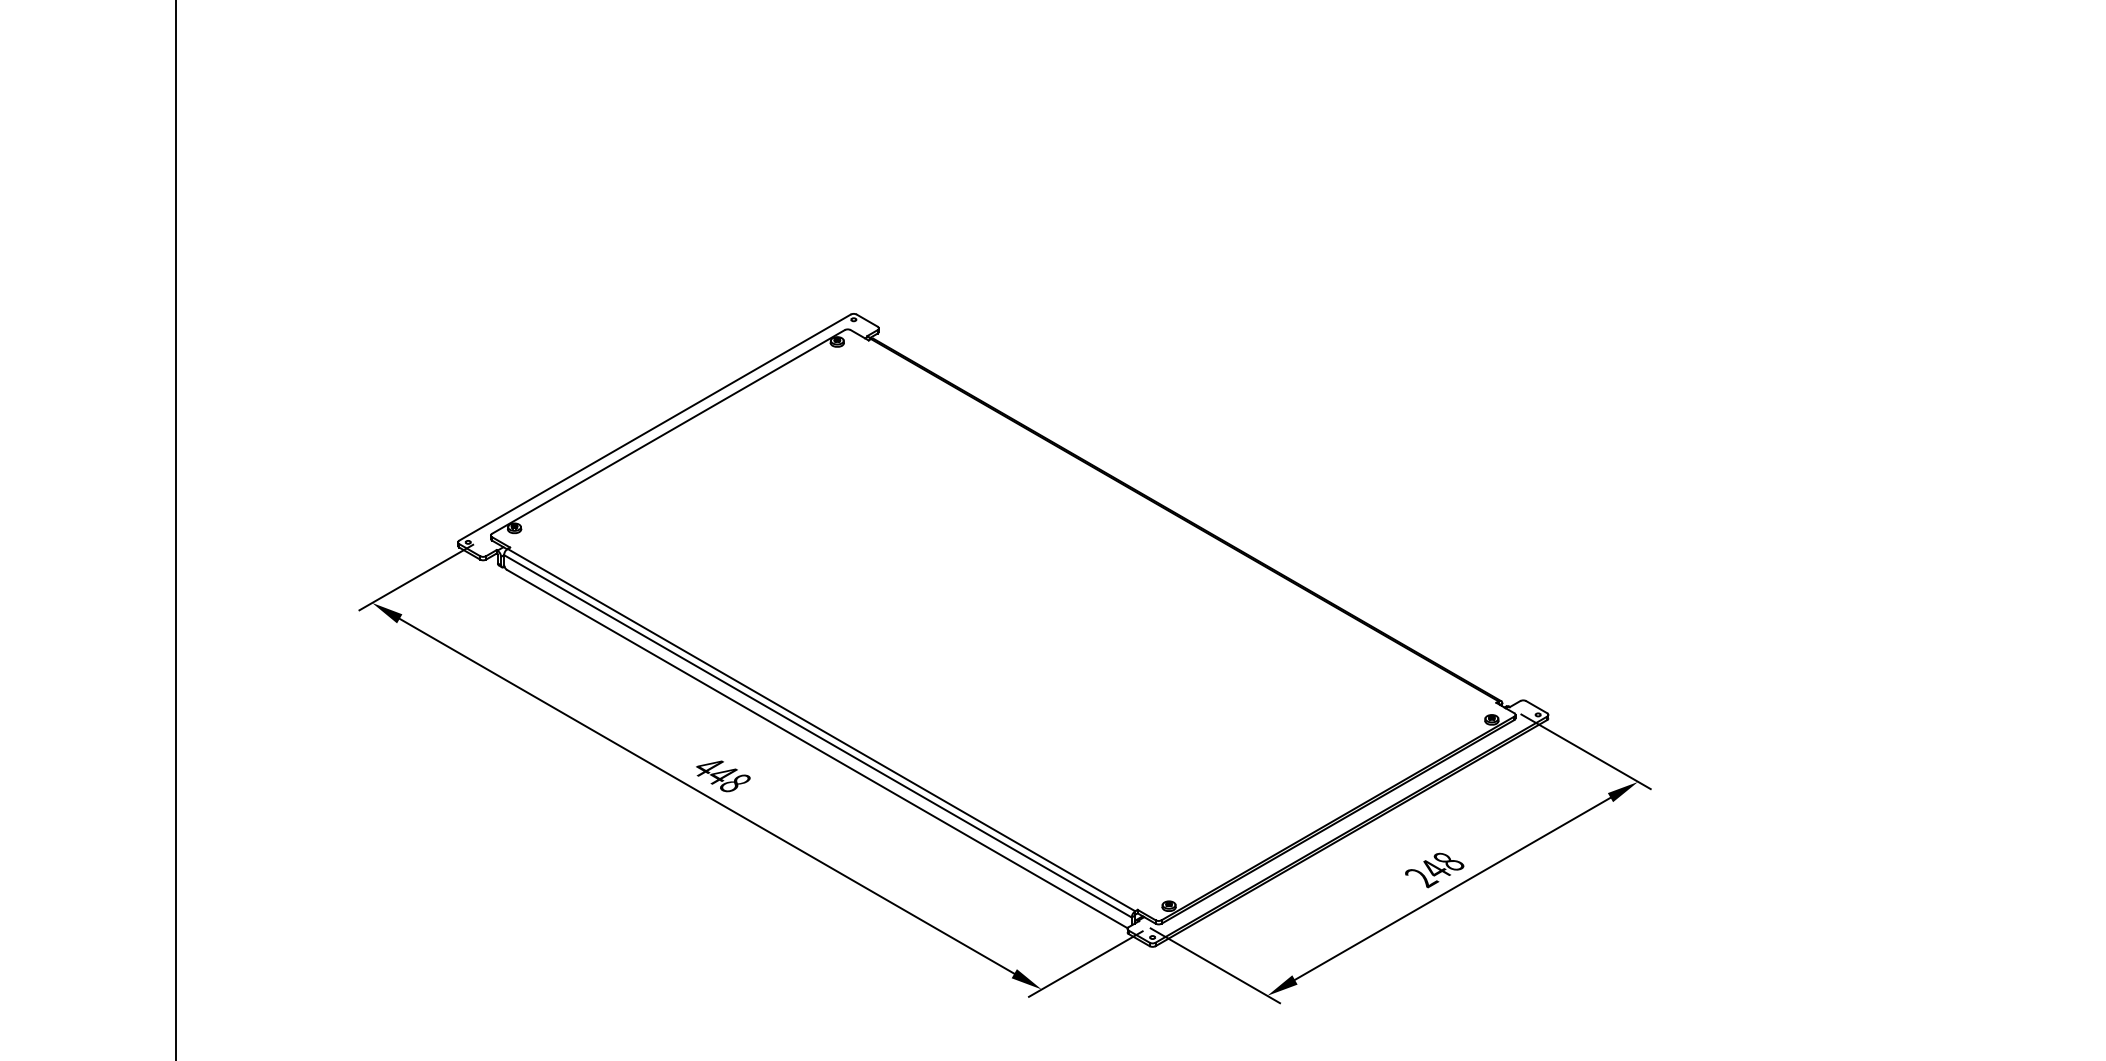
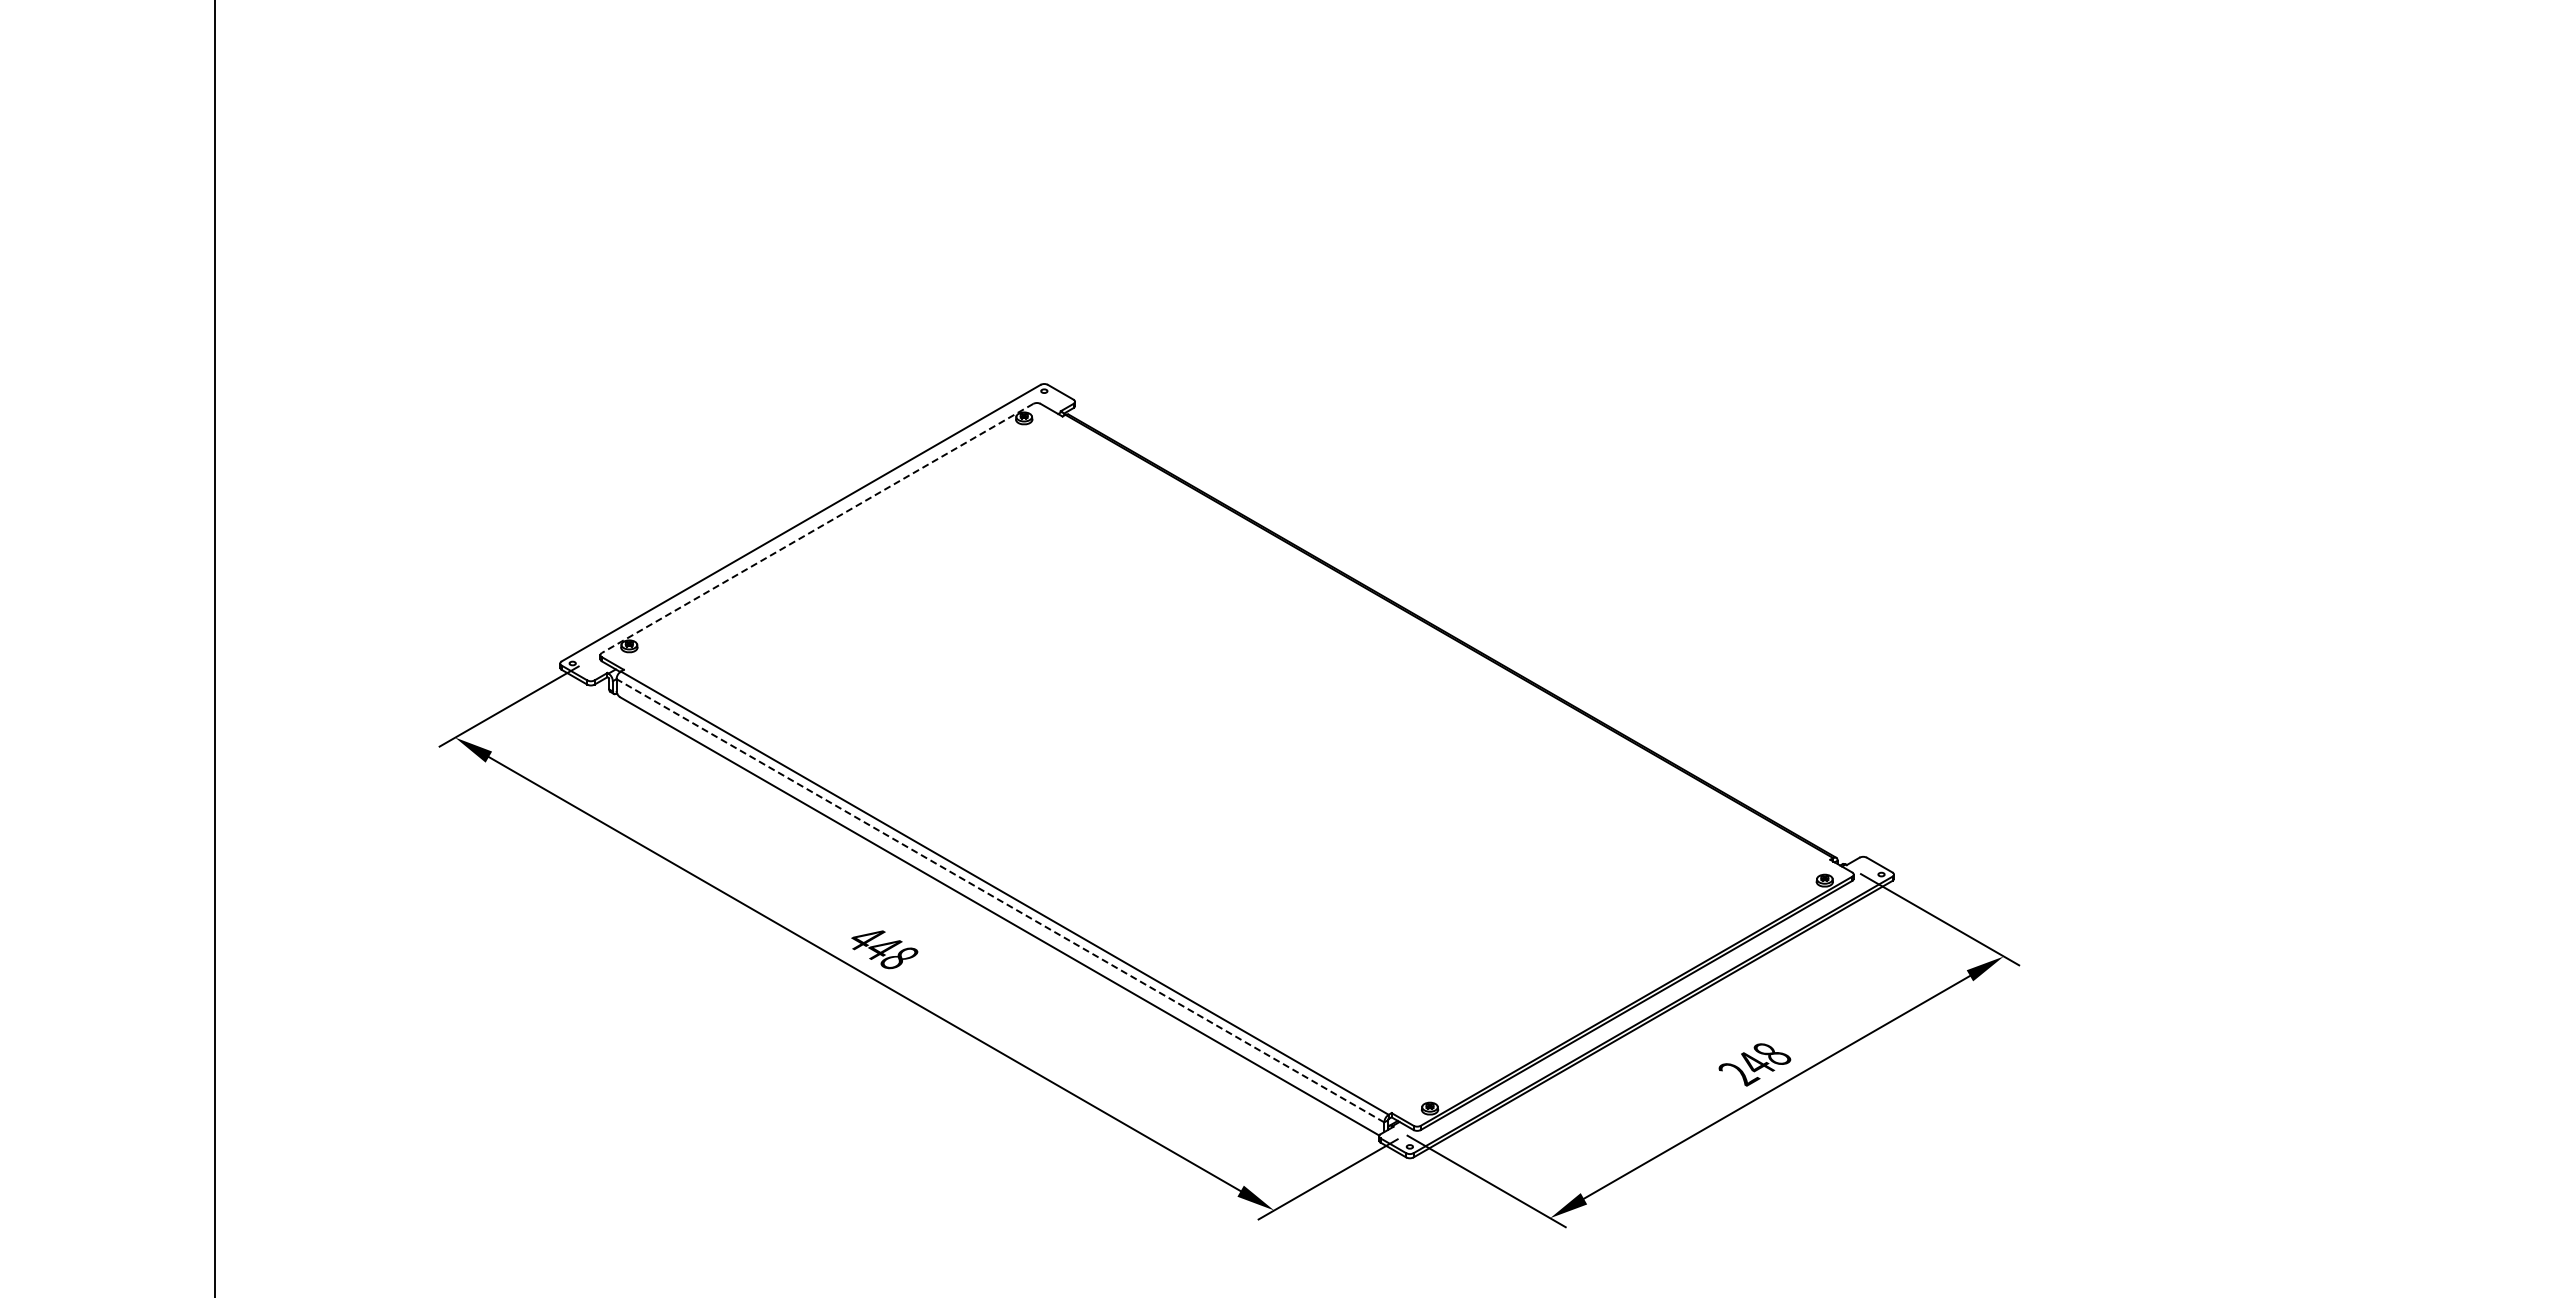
line: (668, 431) -> (817, 528), solid -> dashed
line: (817, 736) -> (1000, 900), solid -> dashed

